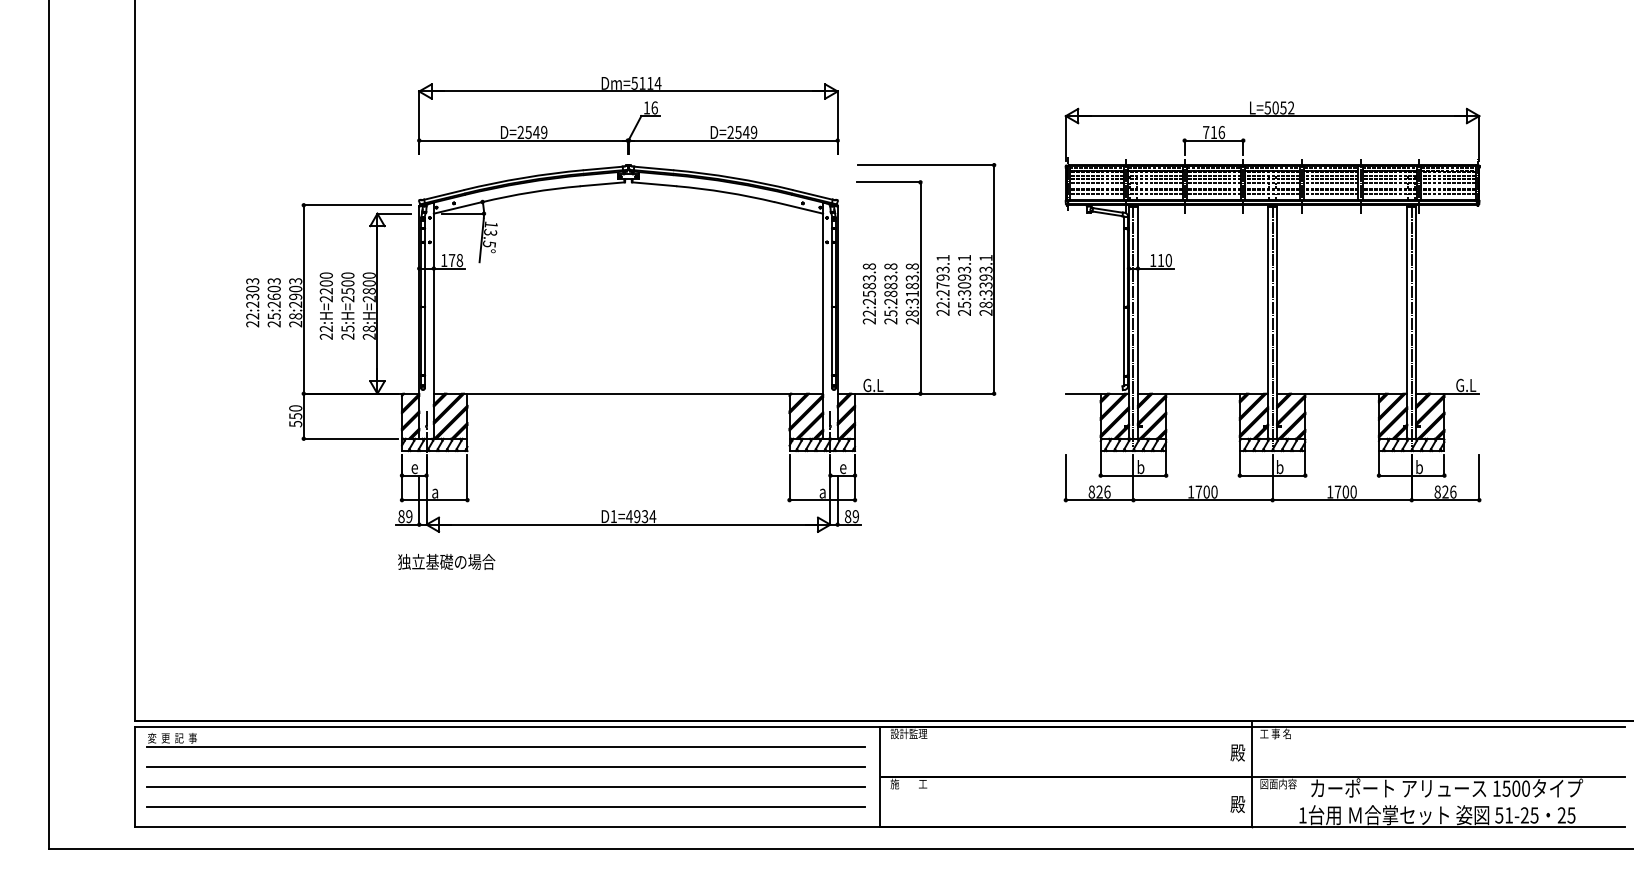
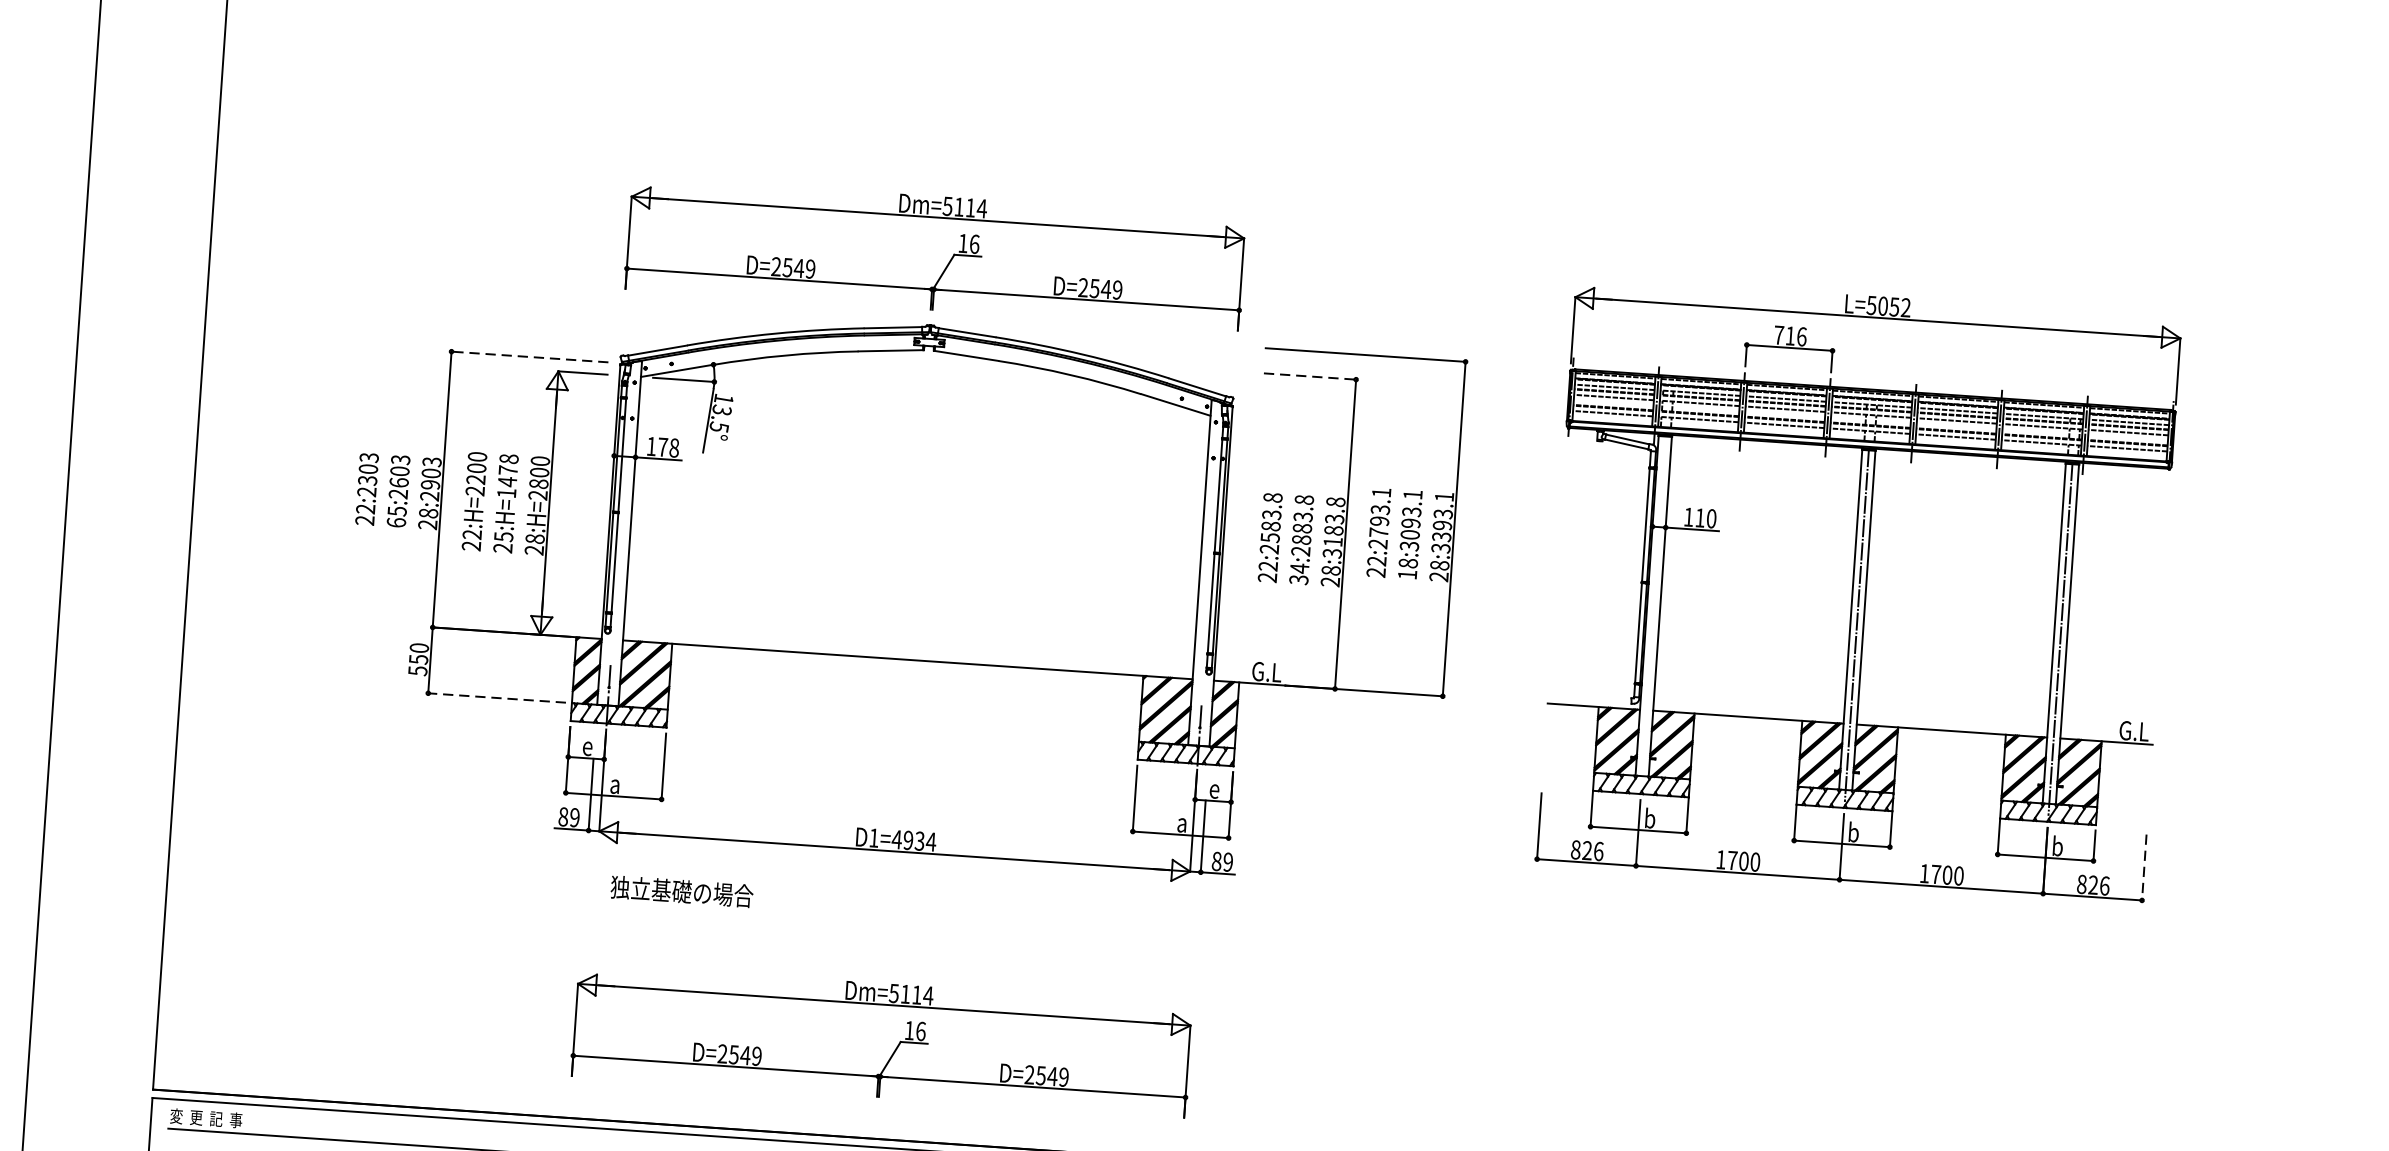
line: (889, 182) -> (1310, 376), solid -> dashed
line: (357, 205) -> (530, 357), solid -> dashed
text: (347, 287) -> (507, 476), 25:H=2500 -> 25:H=1478
text: (964, 308) -> (1407, 568), 25:3093.1 -> 18:3093.1
text: (890, 317) -> (1298, 574), 25:2883.8 -> 34:2883.8
text: (273, 324) -> (395, 523), 25:2603 -> 65:2603
line: (1133, 325) -> (1653, 610), removed
line: (350, 438) -> (496, 697), solid -> dashed
line: (1479, 477) -> (2144, 867), solid -> dashed
text: (446, 561) -> (681, 891), moved
part: (628, 653) -> (881, 1039), added

